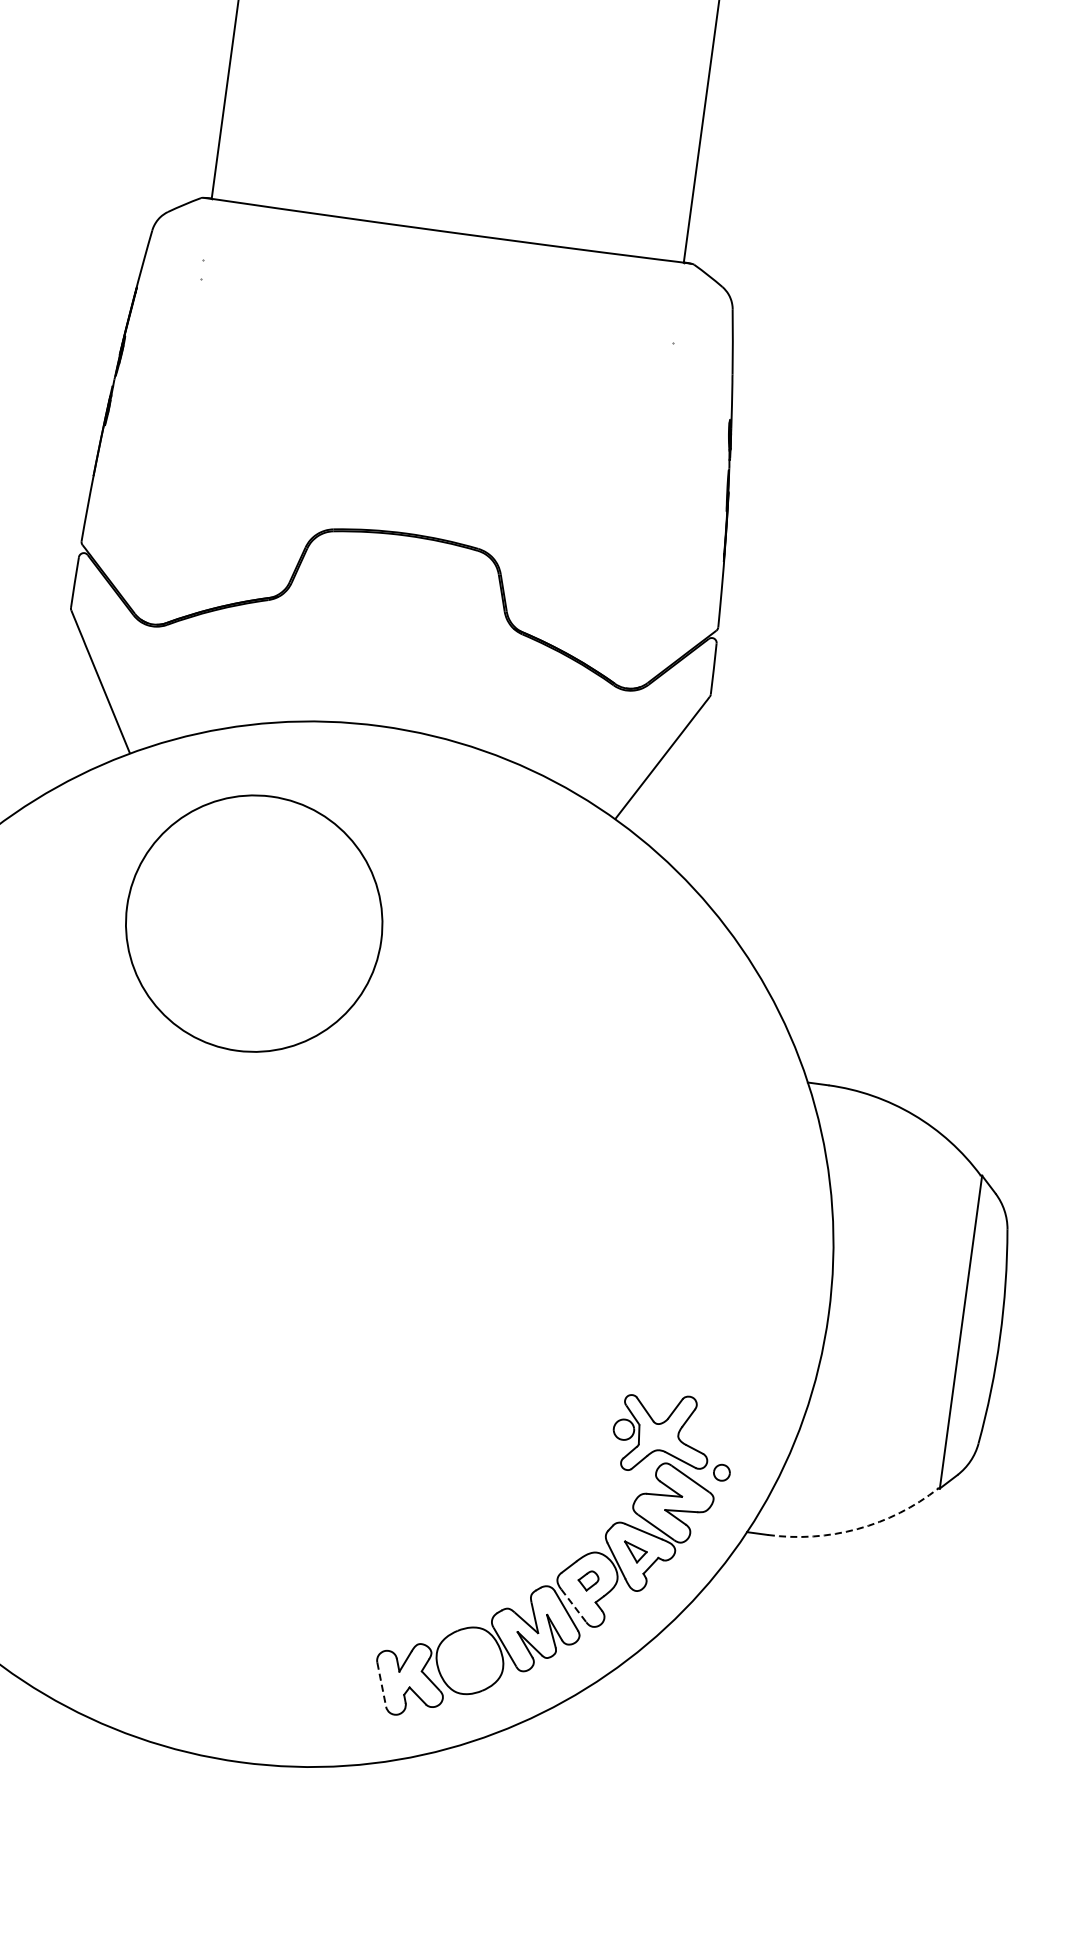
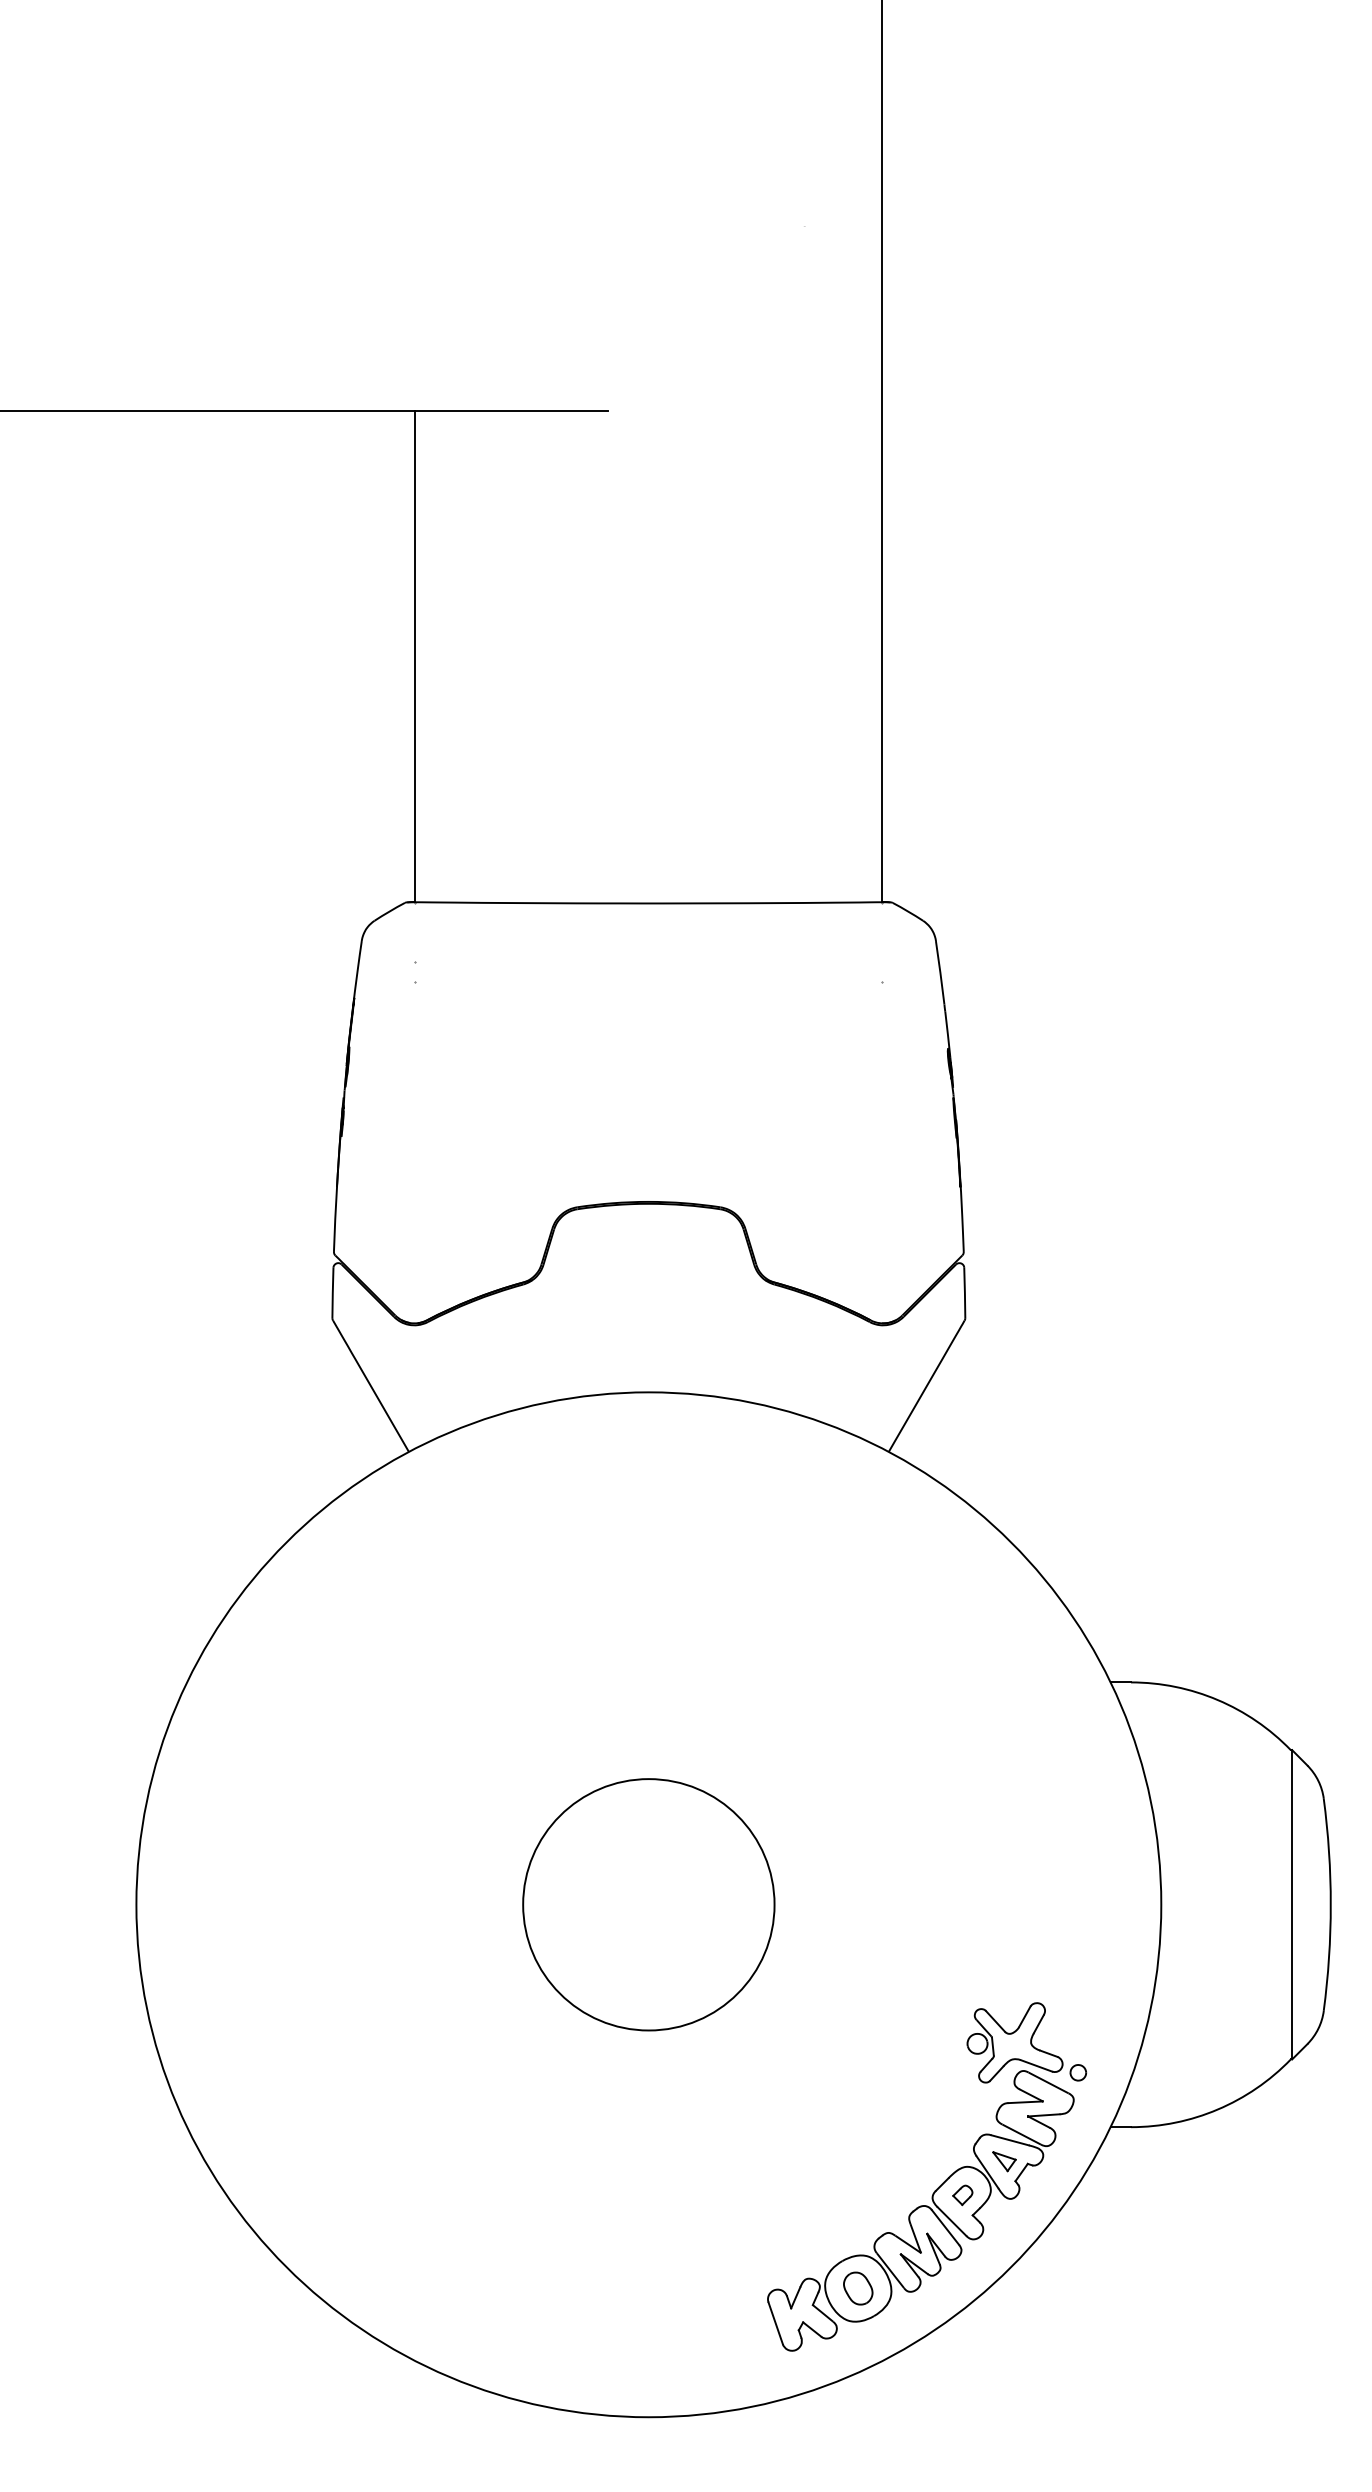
circle: (253, 923) -> (648, 1904), moved
arc: (857, 1528) -> (1217, 2109), dashed -> solid
line: (574, 1605) -> (952, 2221), dashed -> solid
part: (470, 1660) -> (858, 2288), added
line: (381, 1684) -> (775, 2323), dashed -> solid

